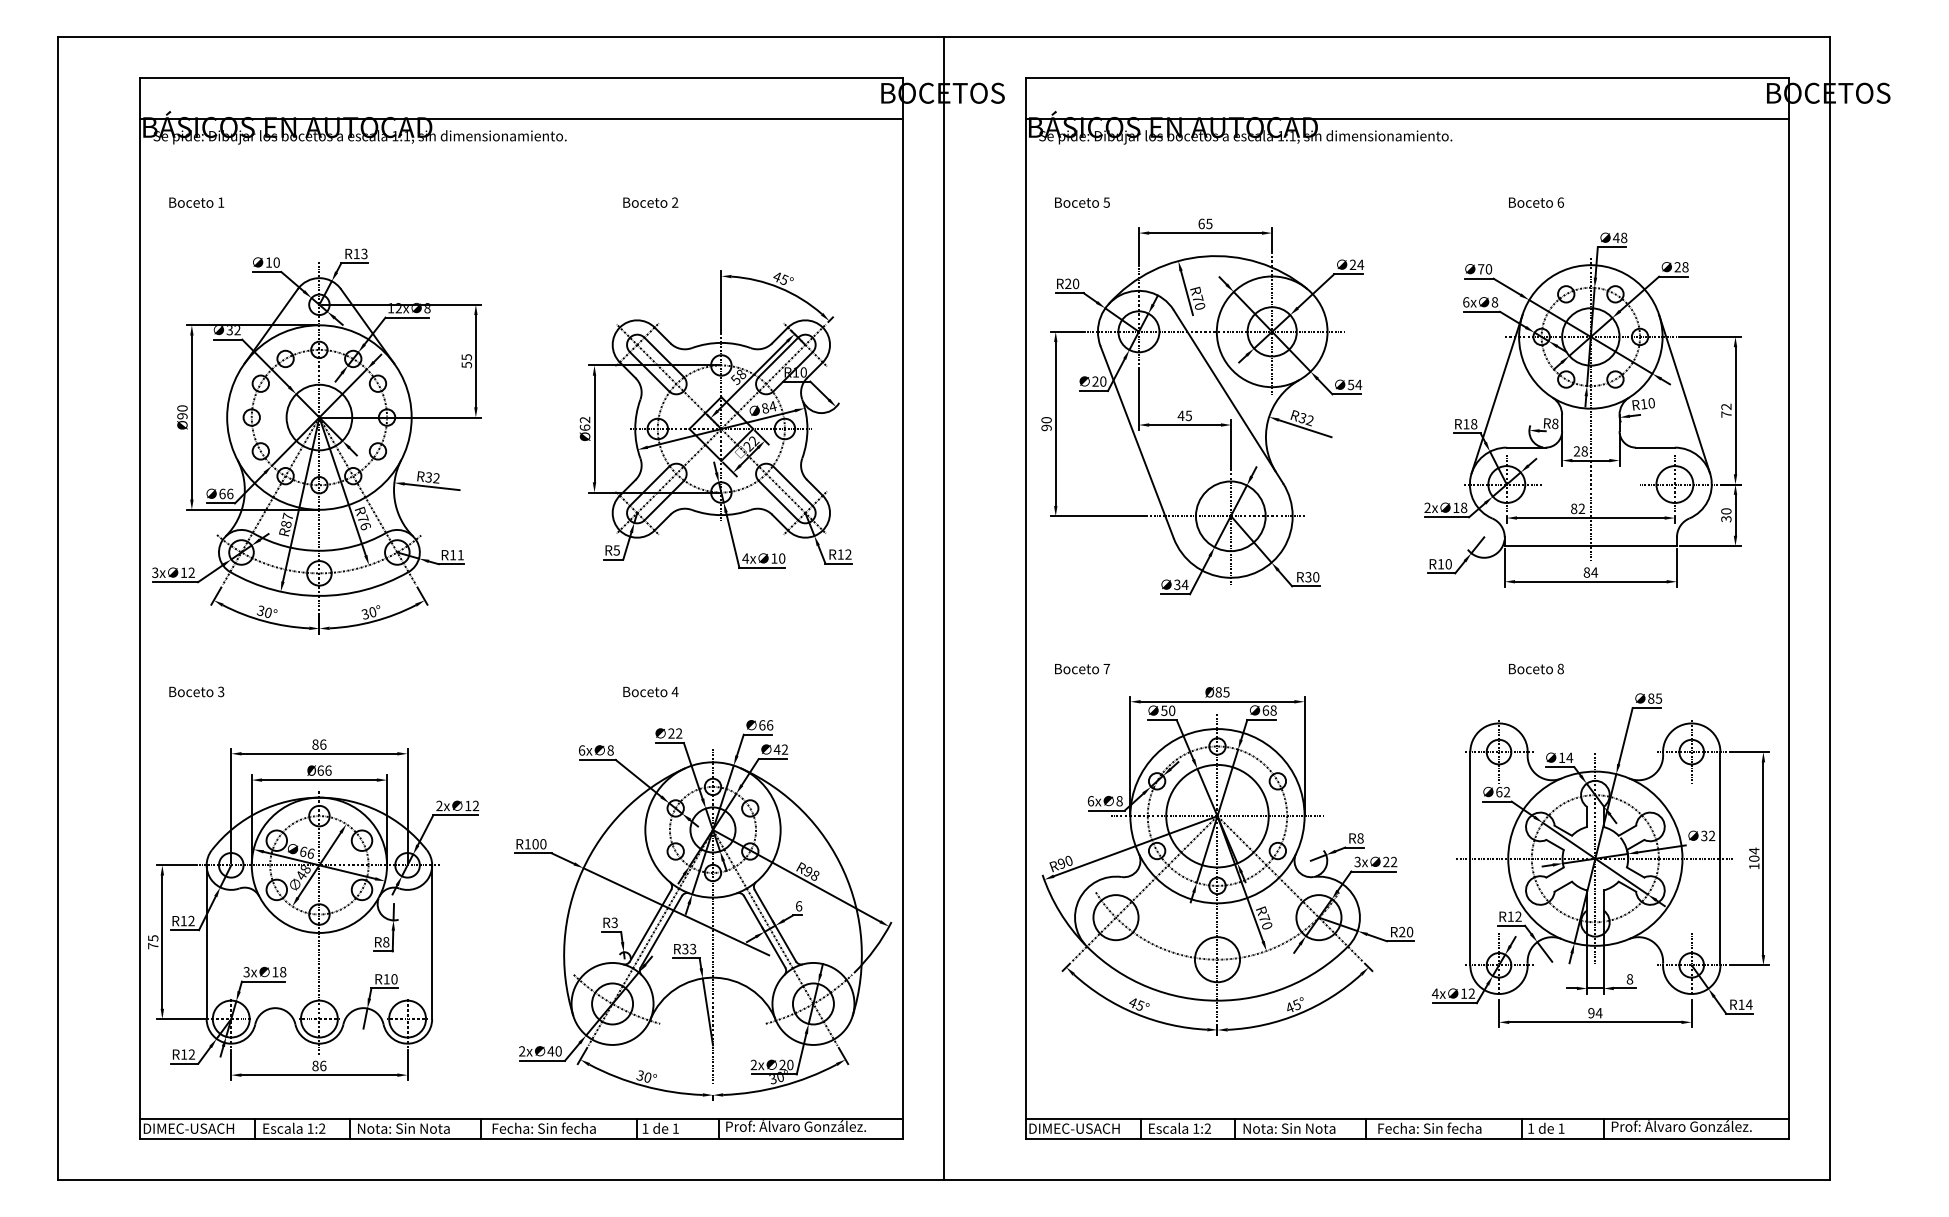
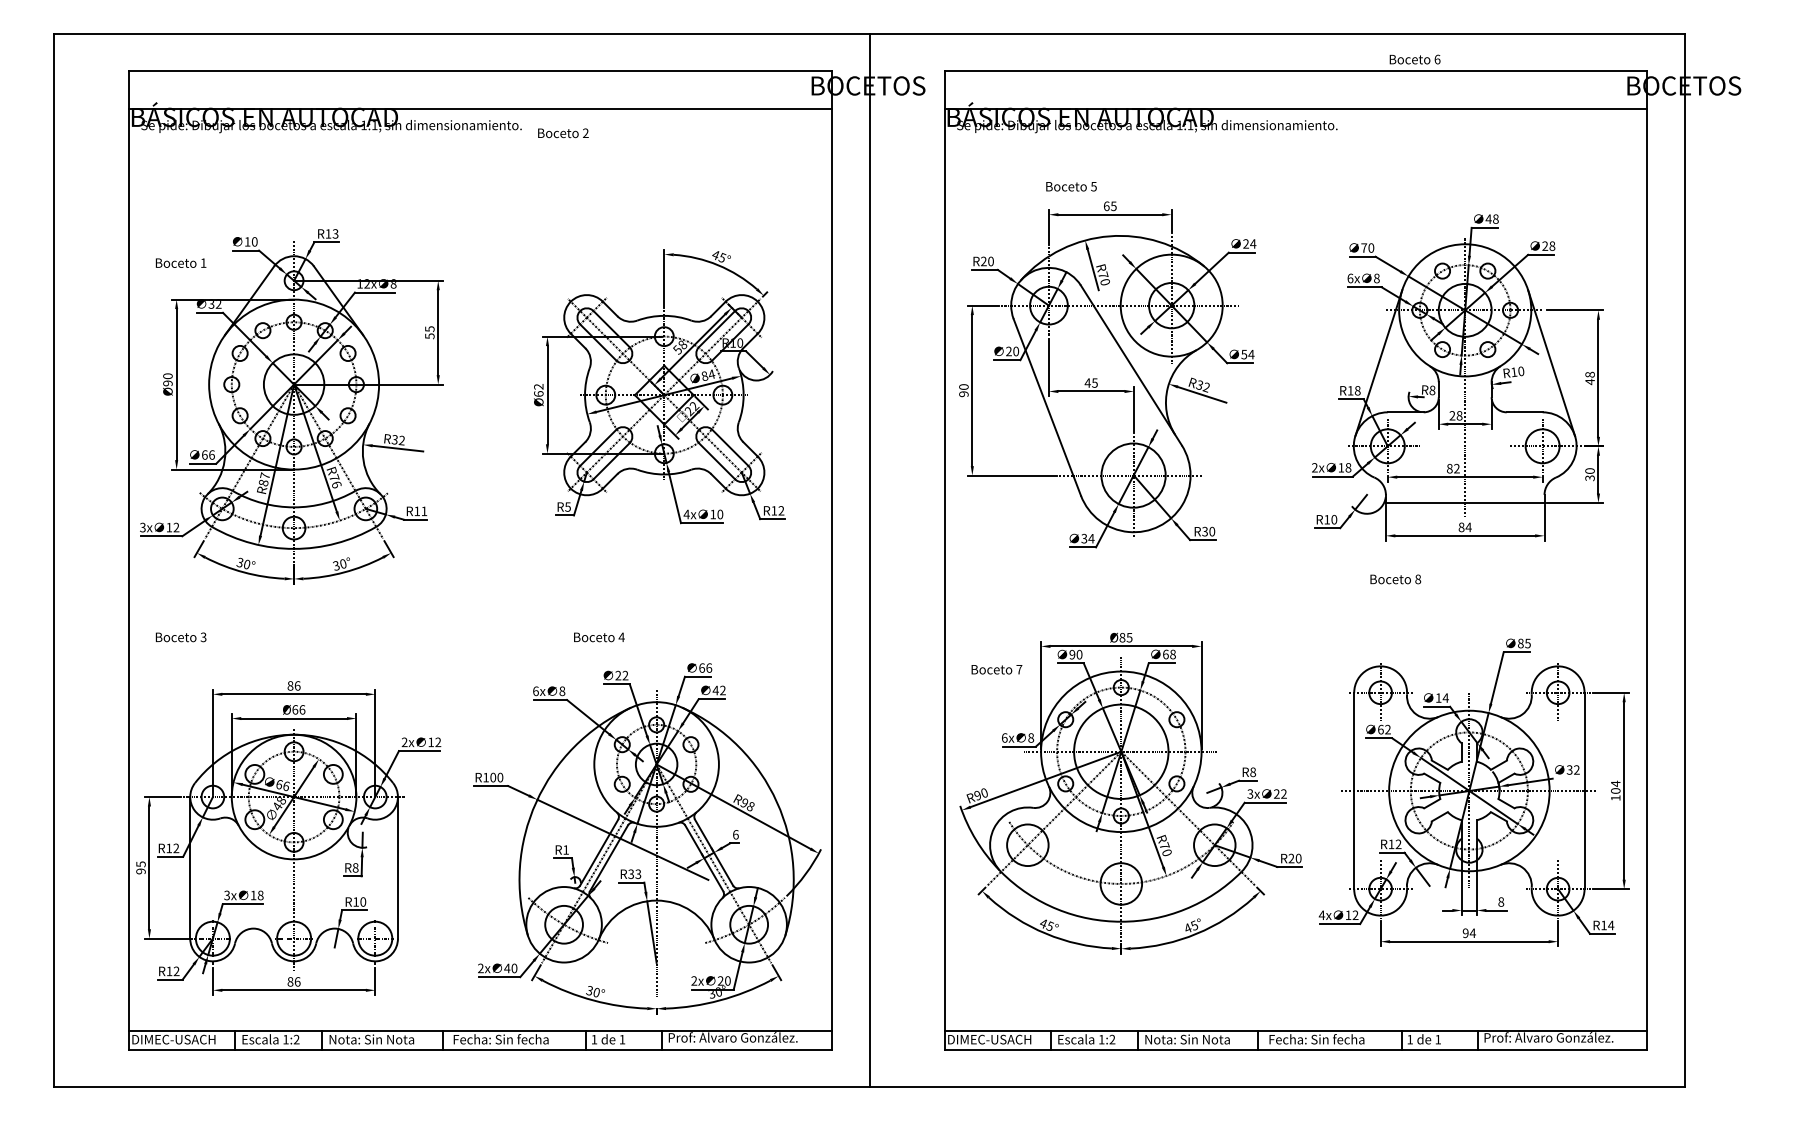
text: (196, 202) -> (180, 262), moved
text: (650, 202) -> (563, 133), moved
text: (1082, 202) -> (1071, 186), moved
text: (1536, 202) -> (1415, 59), moved
text: (1726, 410) -> (1590, 378), 72 -> 48
text: (1536, 668) -> (1395, 578), moved
text: (1082, 669) -> (996, 670), moved
text: (1164, 710) -> (1072, 654), 50 -> 90
text: (614, 922) -> (565, 849), R3 -> R1
text: (153, 945) -> (141, 870), 75 -> 95

